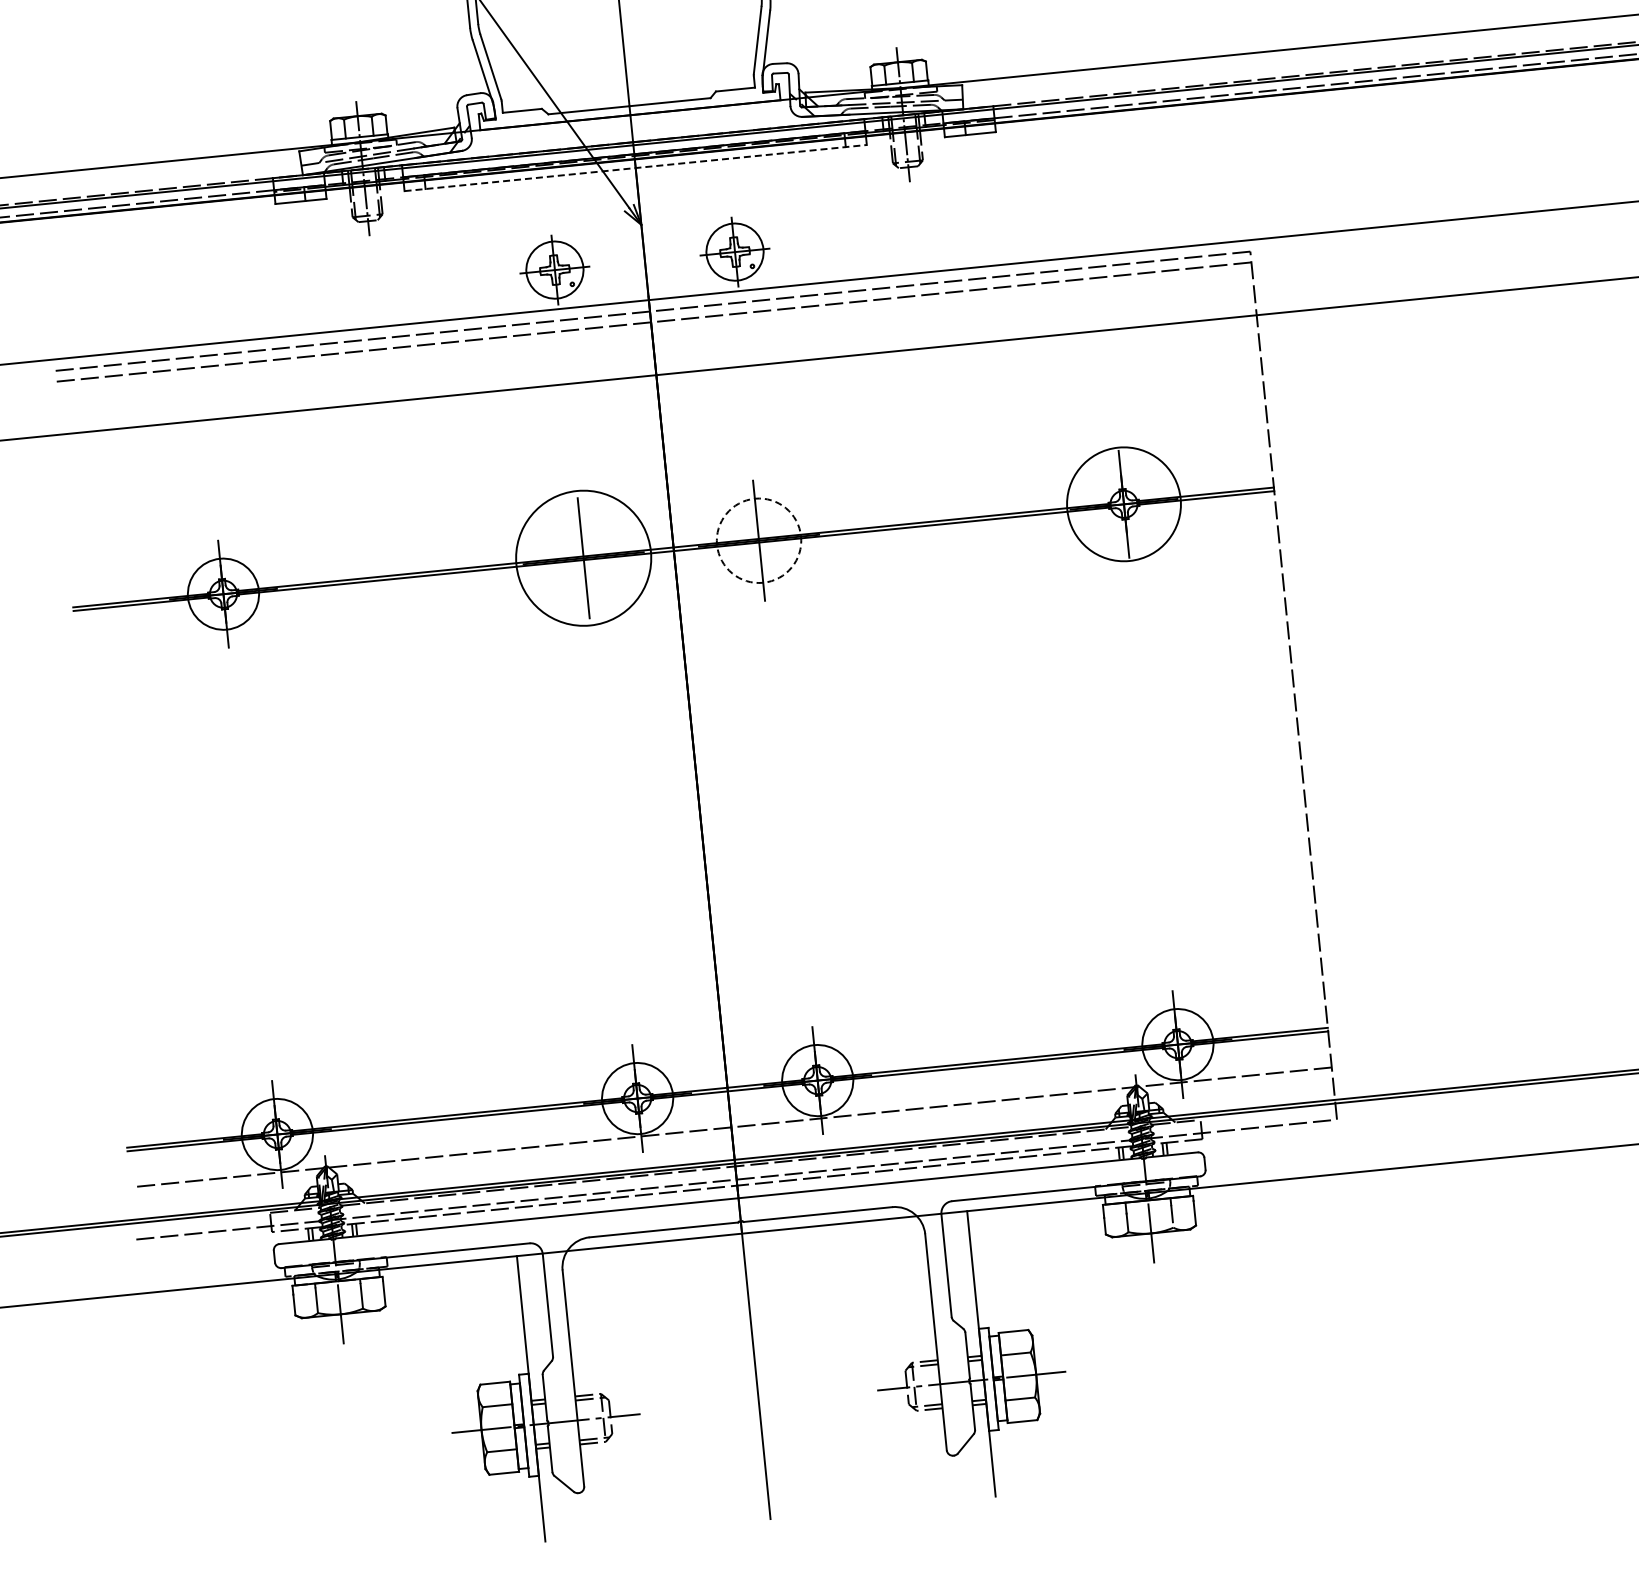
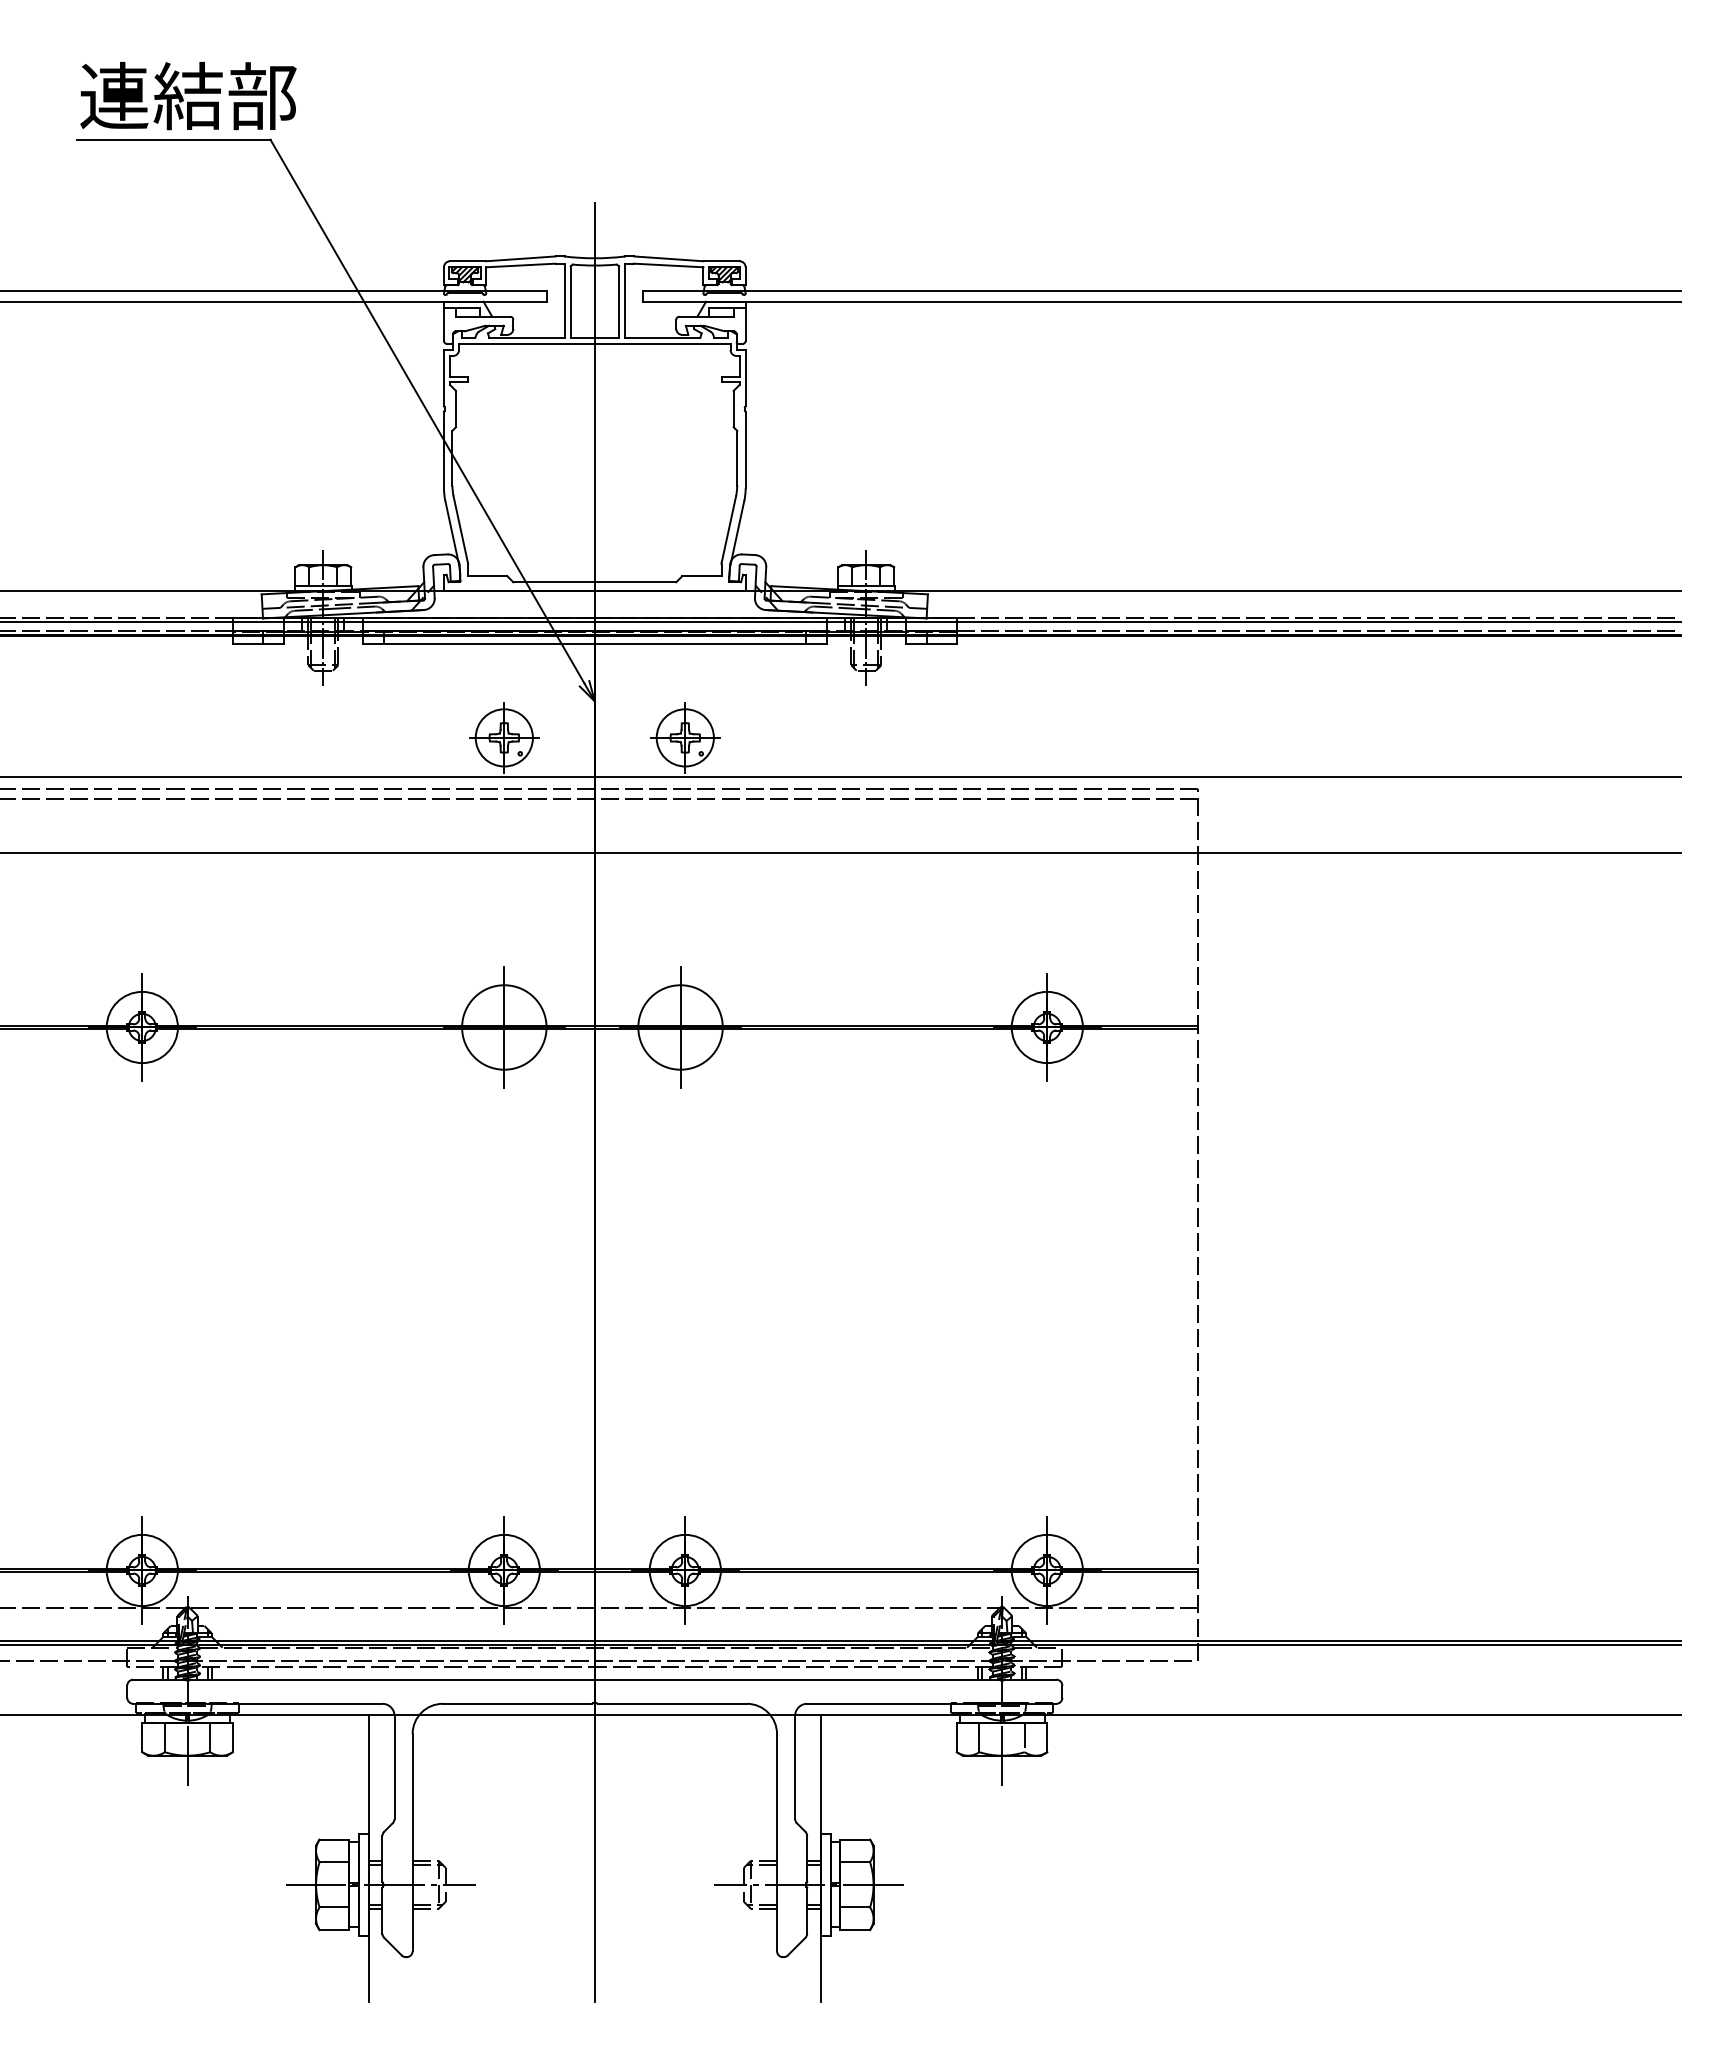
line: (636, 168) -> (595, 644), dashed -> solid
circle: (1123, 504) -> (1046, 1027), size x0.62
circle: (758, 540) -> (680, 1027), dashed -> solid
circle: (583, 558) -> (504, 1027), size x0.62

